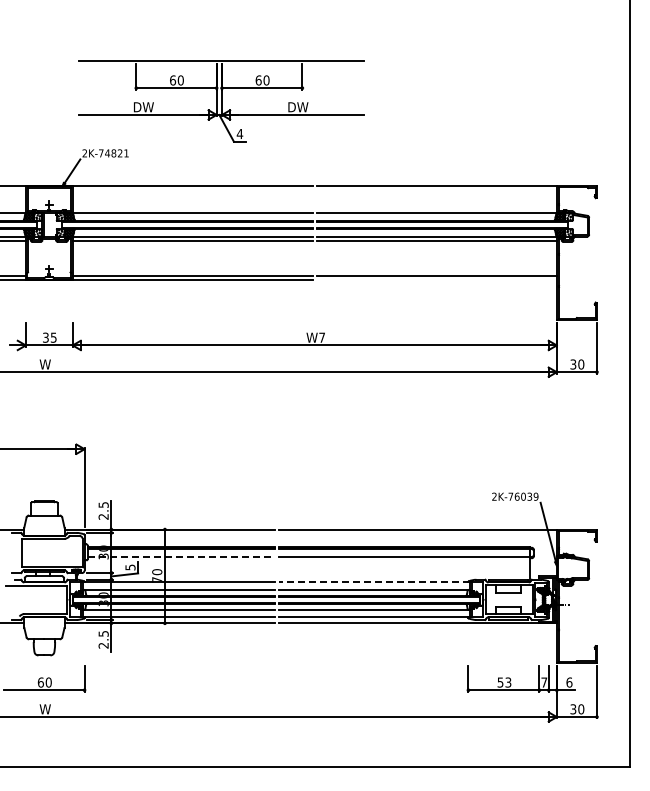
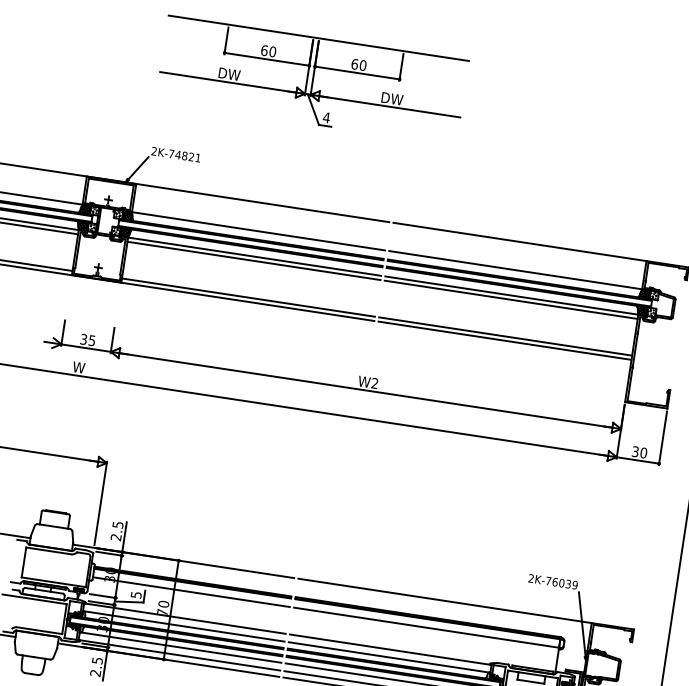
part: (221, 101) -> (312, 80), moved
line: (436, 279) -> (504, 340), added
text: (321, 337) -> (374, 383), W7 -> W2
line: (181, 557) -> (191, 592), dashed -> solid
line: (374, 582) -> (391, 649), dashed -> solid

